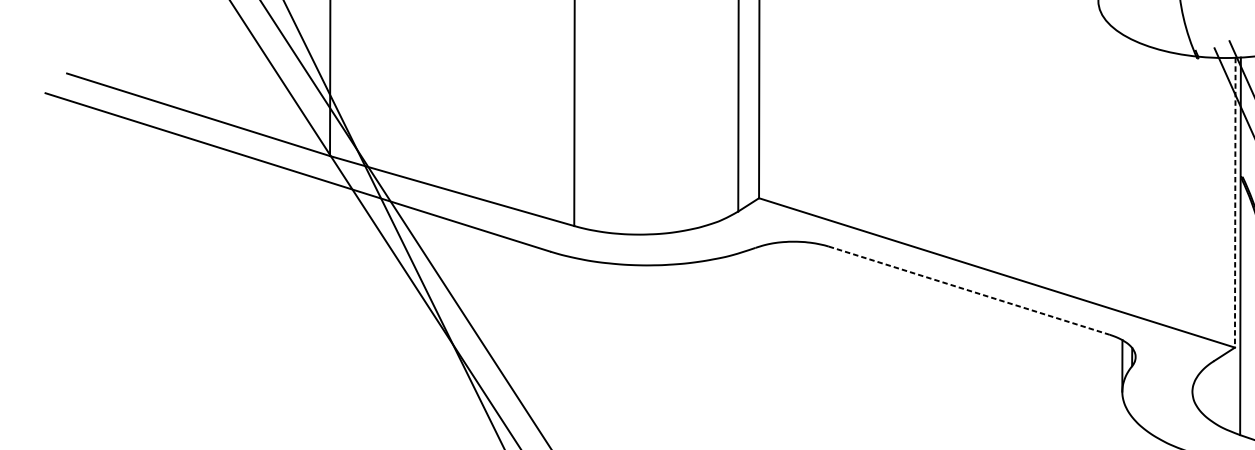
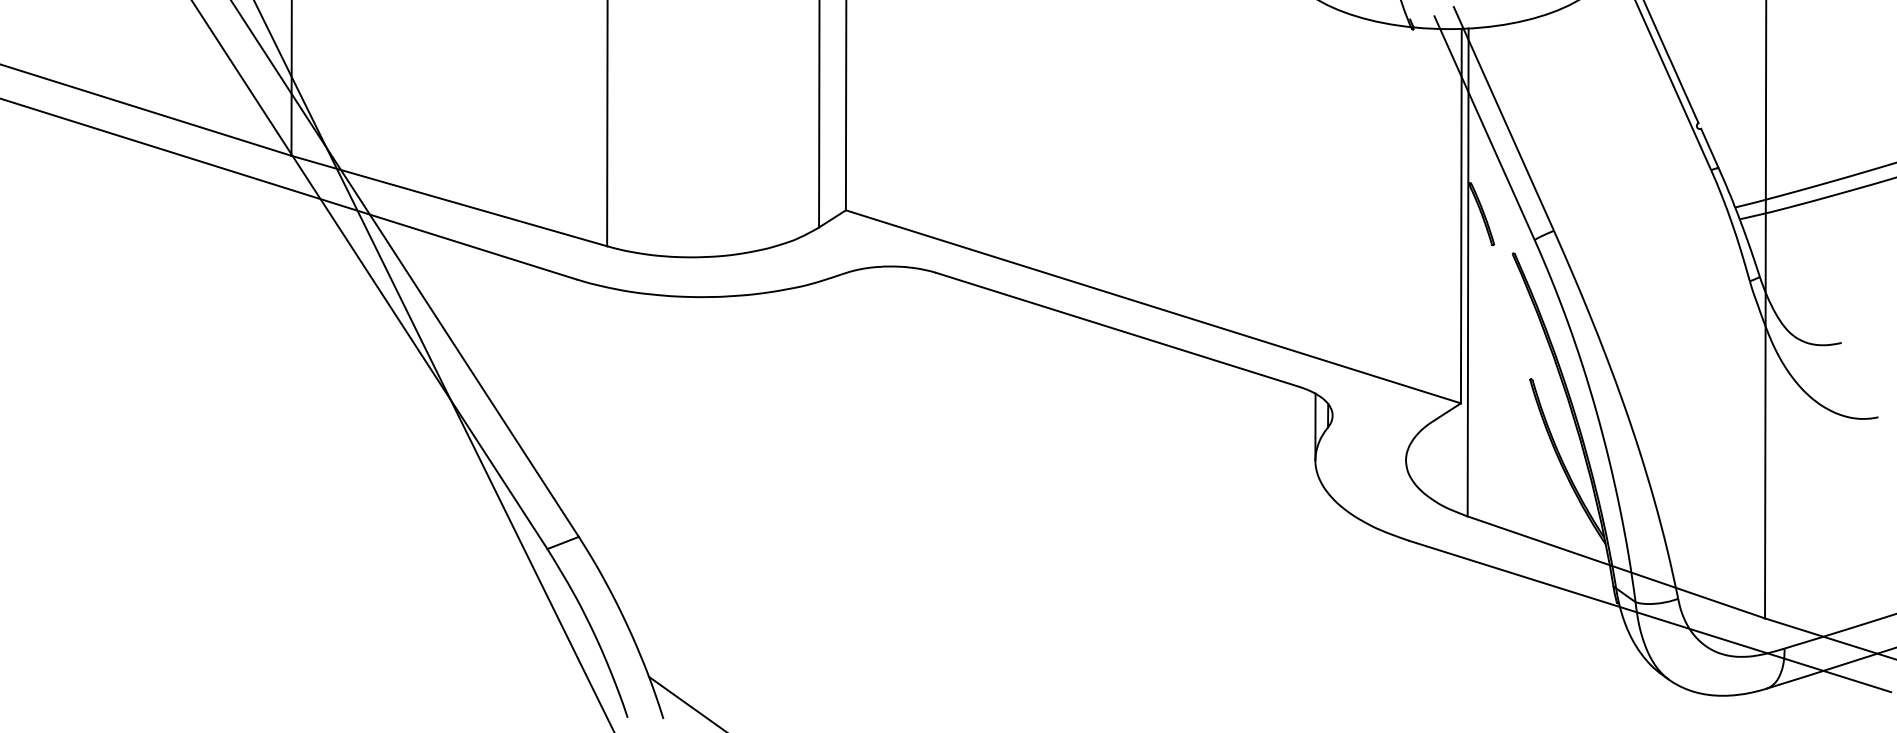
line: (1235, 203) -> (1461, 216), dashed -> solid
line: (969, 290) -> (1118, 329), dashed -> solid

